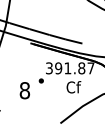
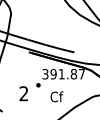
text: (73, 86) -> (56, 96), moved
text: (24, 90) -> (23, 93), 8 -> 2

